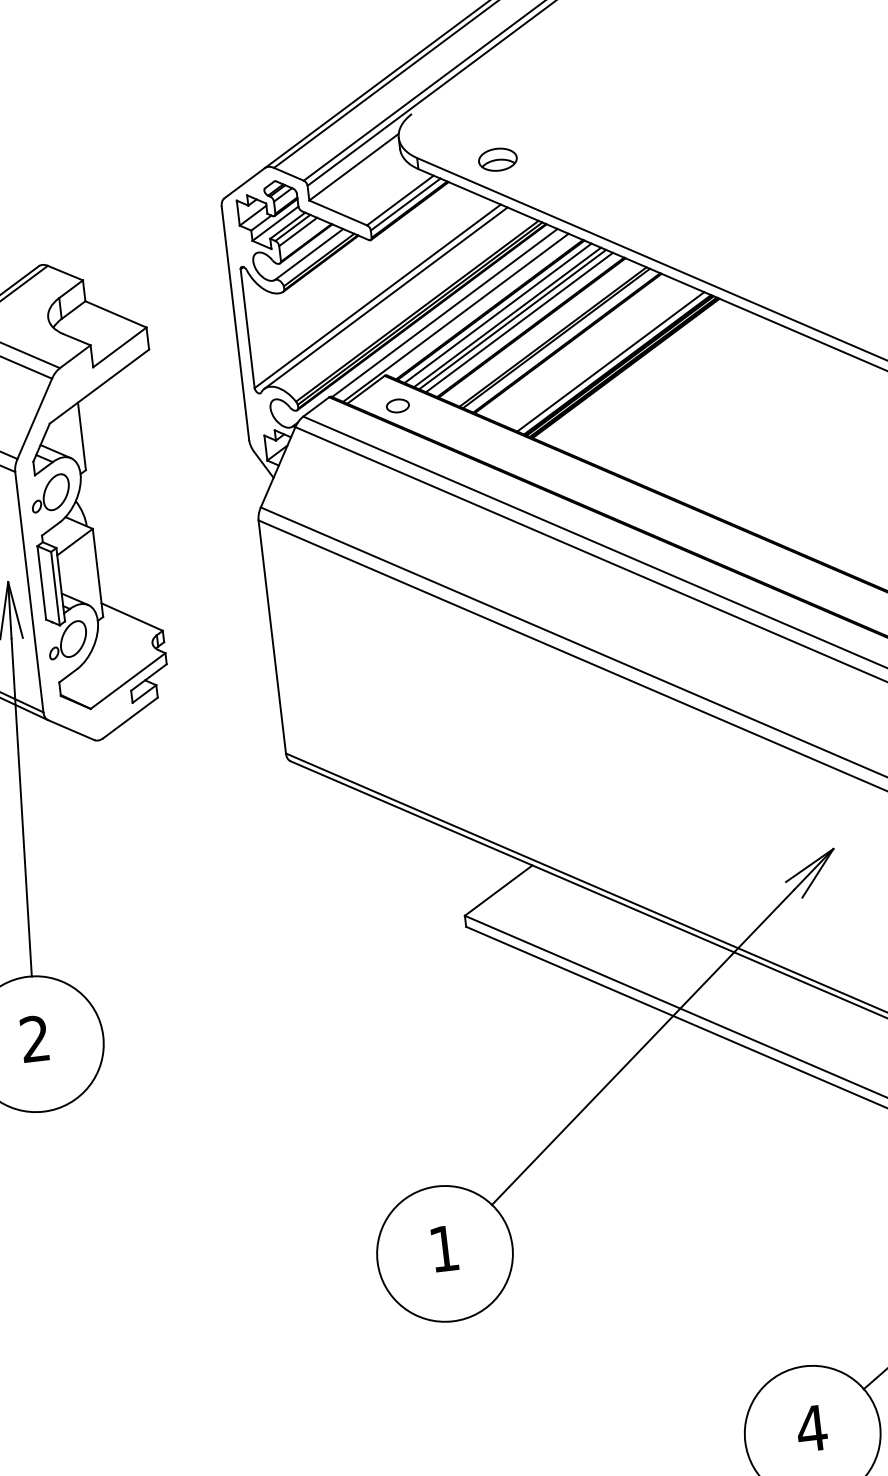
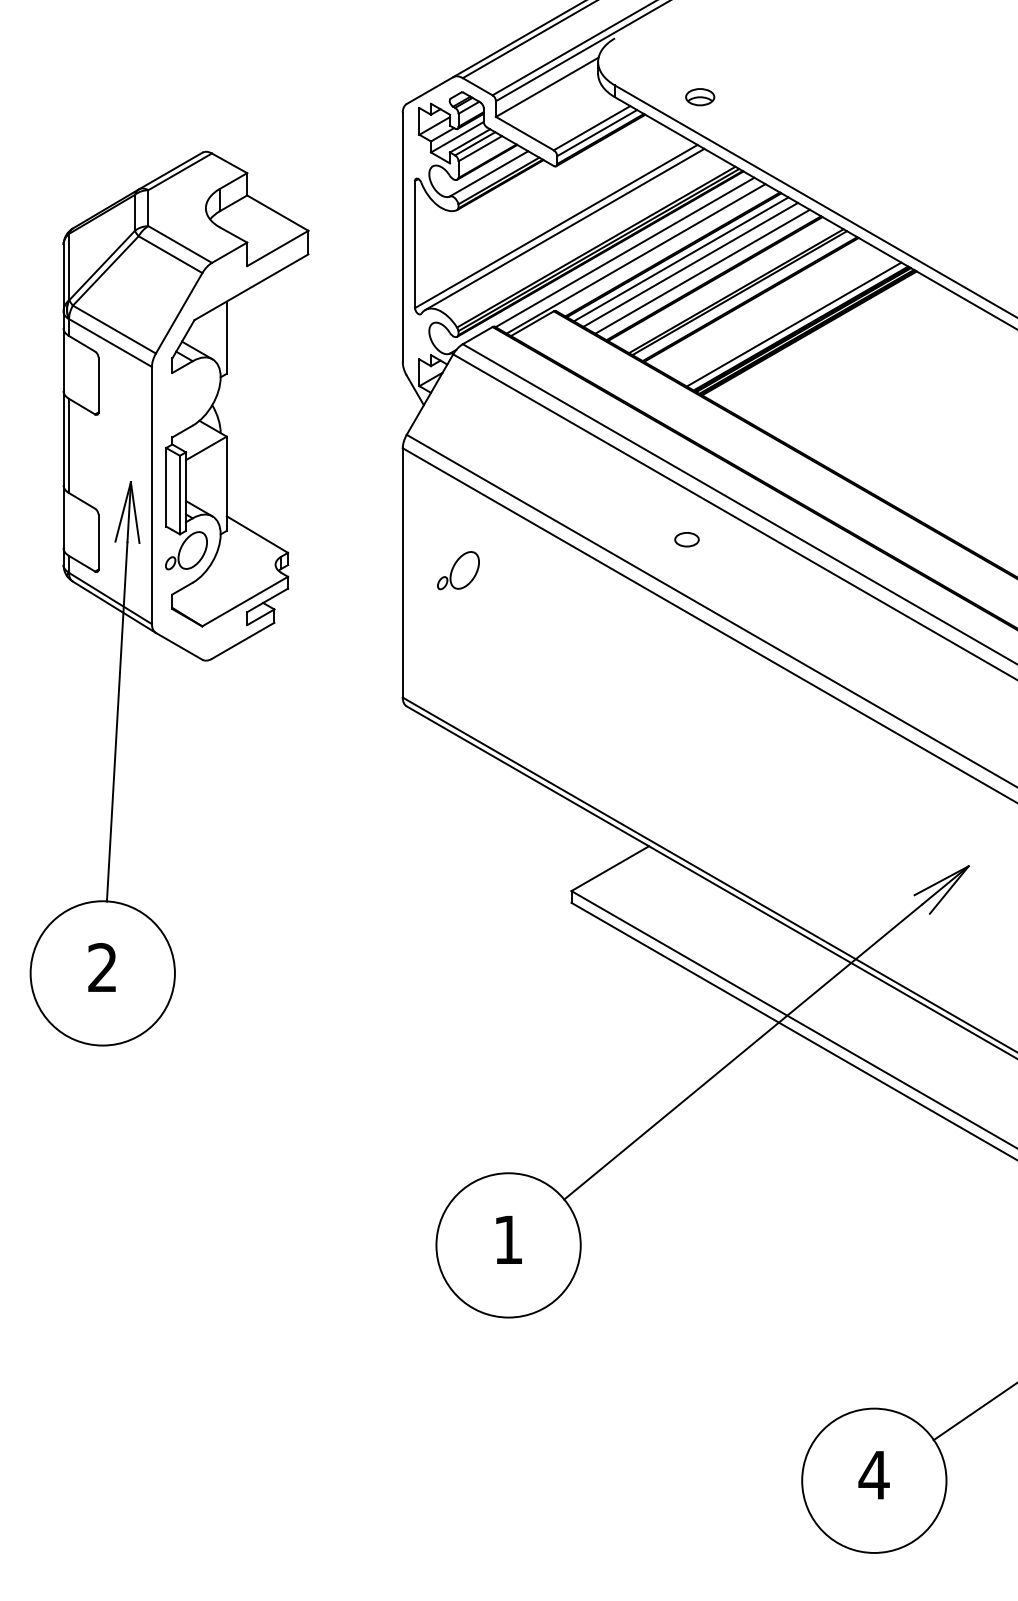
part: (498, 158) -> (700, 96), size x0.7
line: (512, 319) -> (695, 267), removed
part: (397, 405) -> (686, 539), moved
part: (50, 493) -> (458, 570), moved

